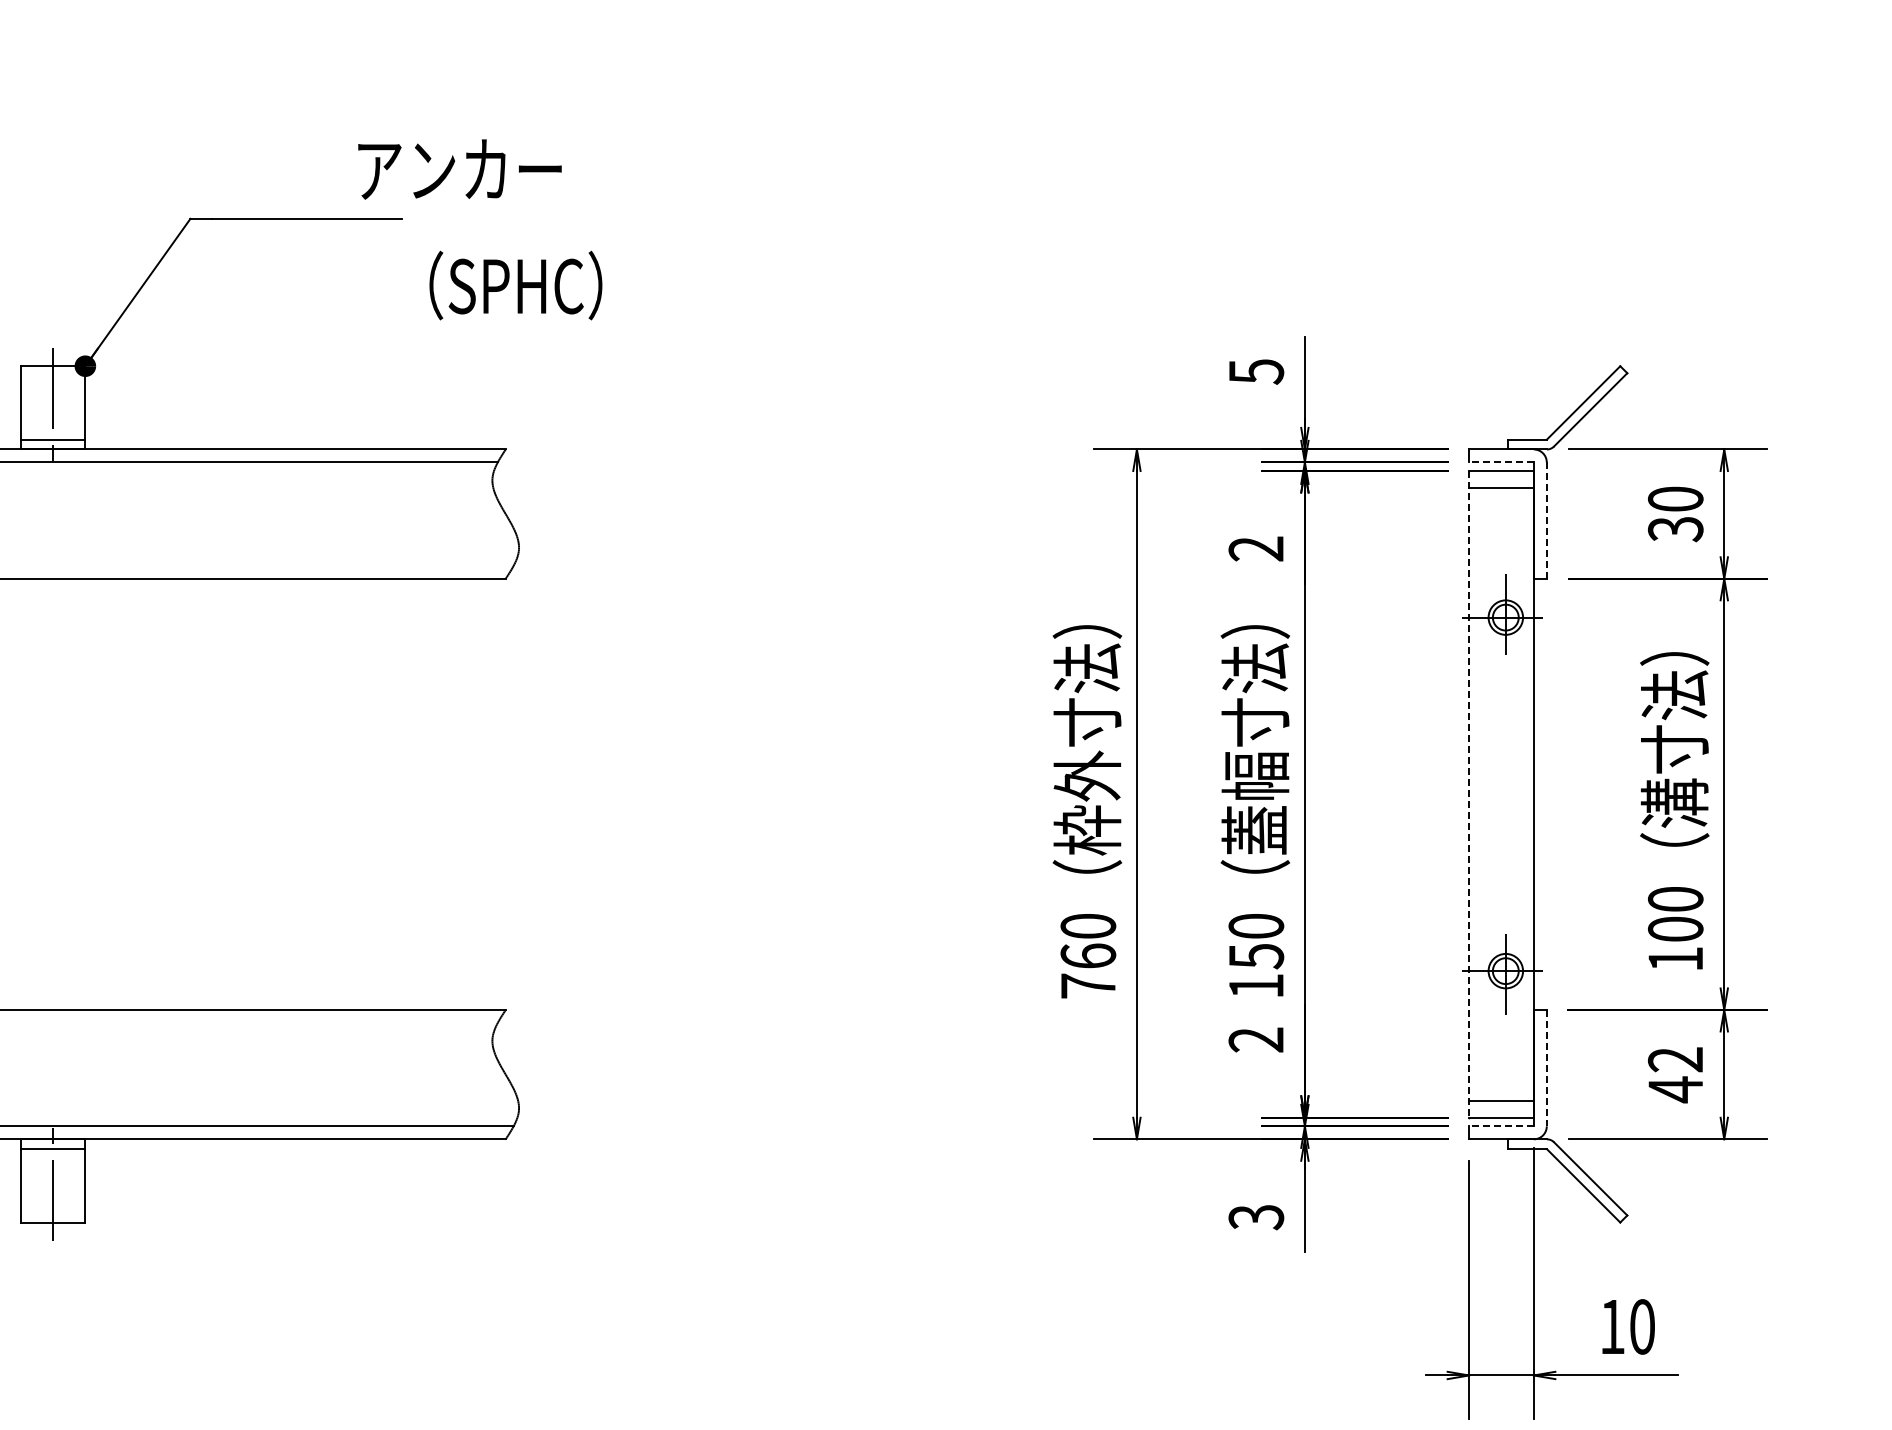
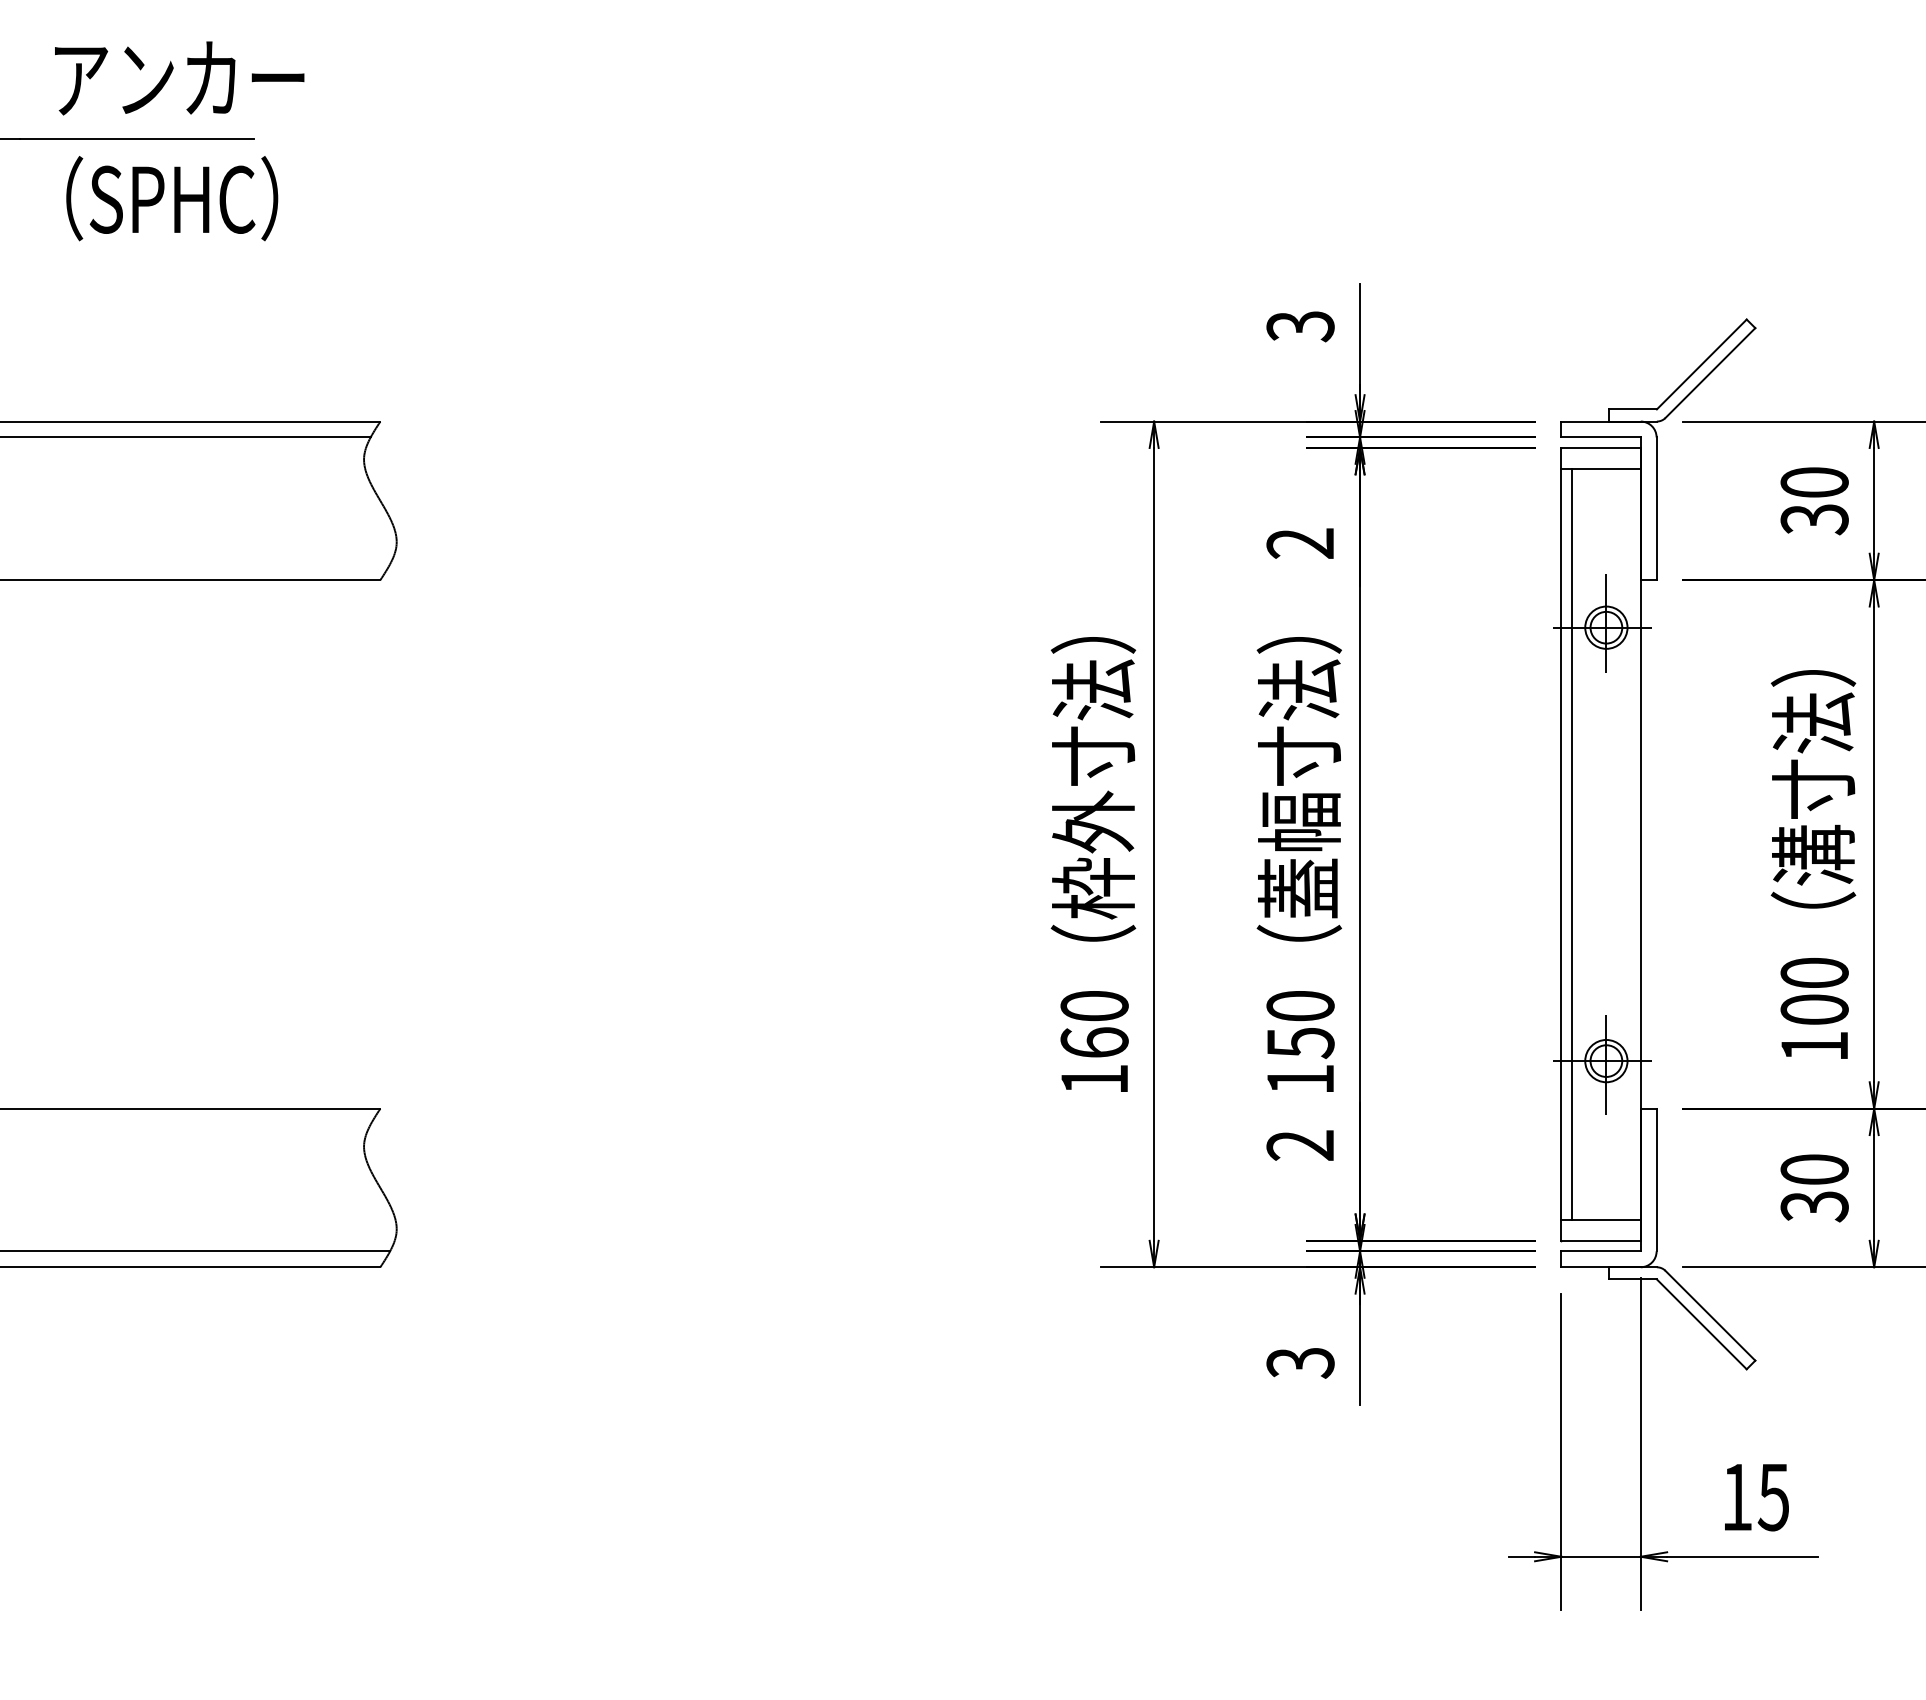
text: (459, 169) -> (179, 78), moved
text: (515, 285) -> (171, 198), moved
text: (1255, 371) -> (1299, 326), 5 -> 3
line: (1501, 462) -> (1601, 437), dashed -> solid
line: (1546, 520) -> (1656, 508), dashed -> solid
line: (1469, 794) -> (1561, 844), dashed -> solid
line: (1477, 794) -> (1571, 844), added
text: (1088, 985) -> (1094, 1078), 760 -> 160
line: (1546, 1068) -> (1656, 1180), dashed -> solid
text: (1675, 1075) -> (1814, 1189), 42 -> 30
line: (1501, 1126) -> (1601, 1251), dashed -> solid
text: (1641, 1326) -> (1772, 1496), 10 -> 15

